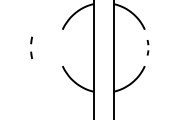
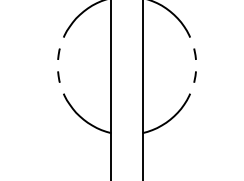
line: (31, 44) -> (58, 60), moved
part: (147, 47) -> (194, 65), size x1.43

